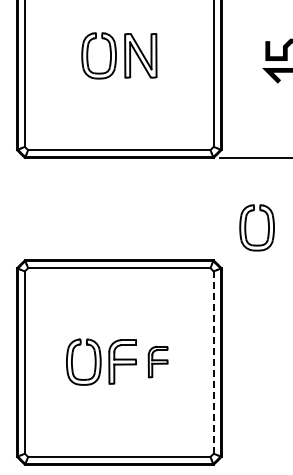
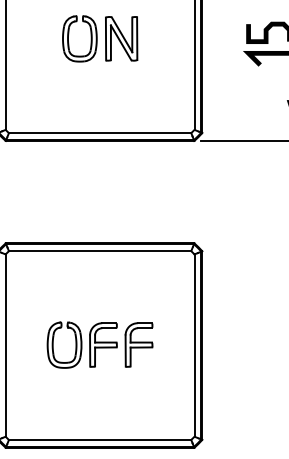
part: (246, 227) -> (227, 210), removed
part: (157, 361) -> (138, 344), size x1.43
line: (213, 362) -> (194, 345), dashed -> solid

